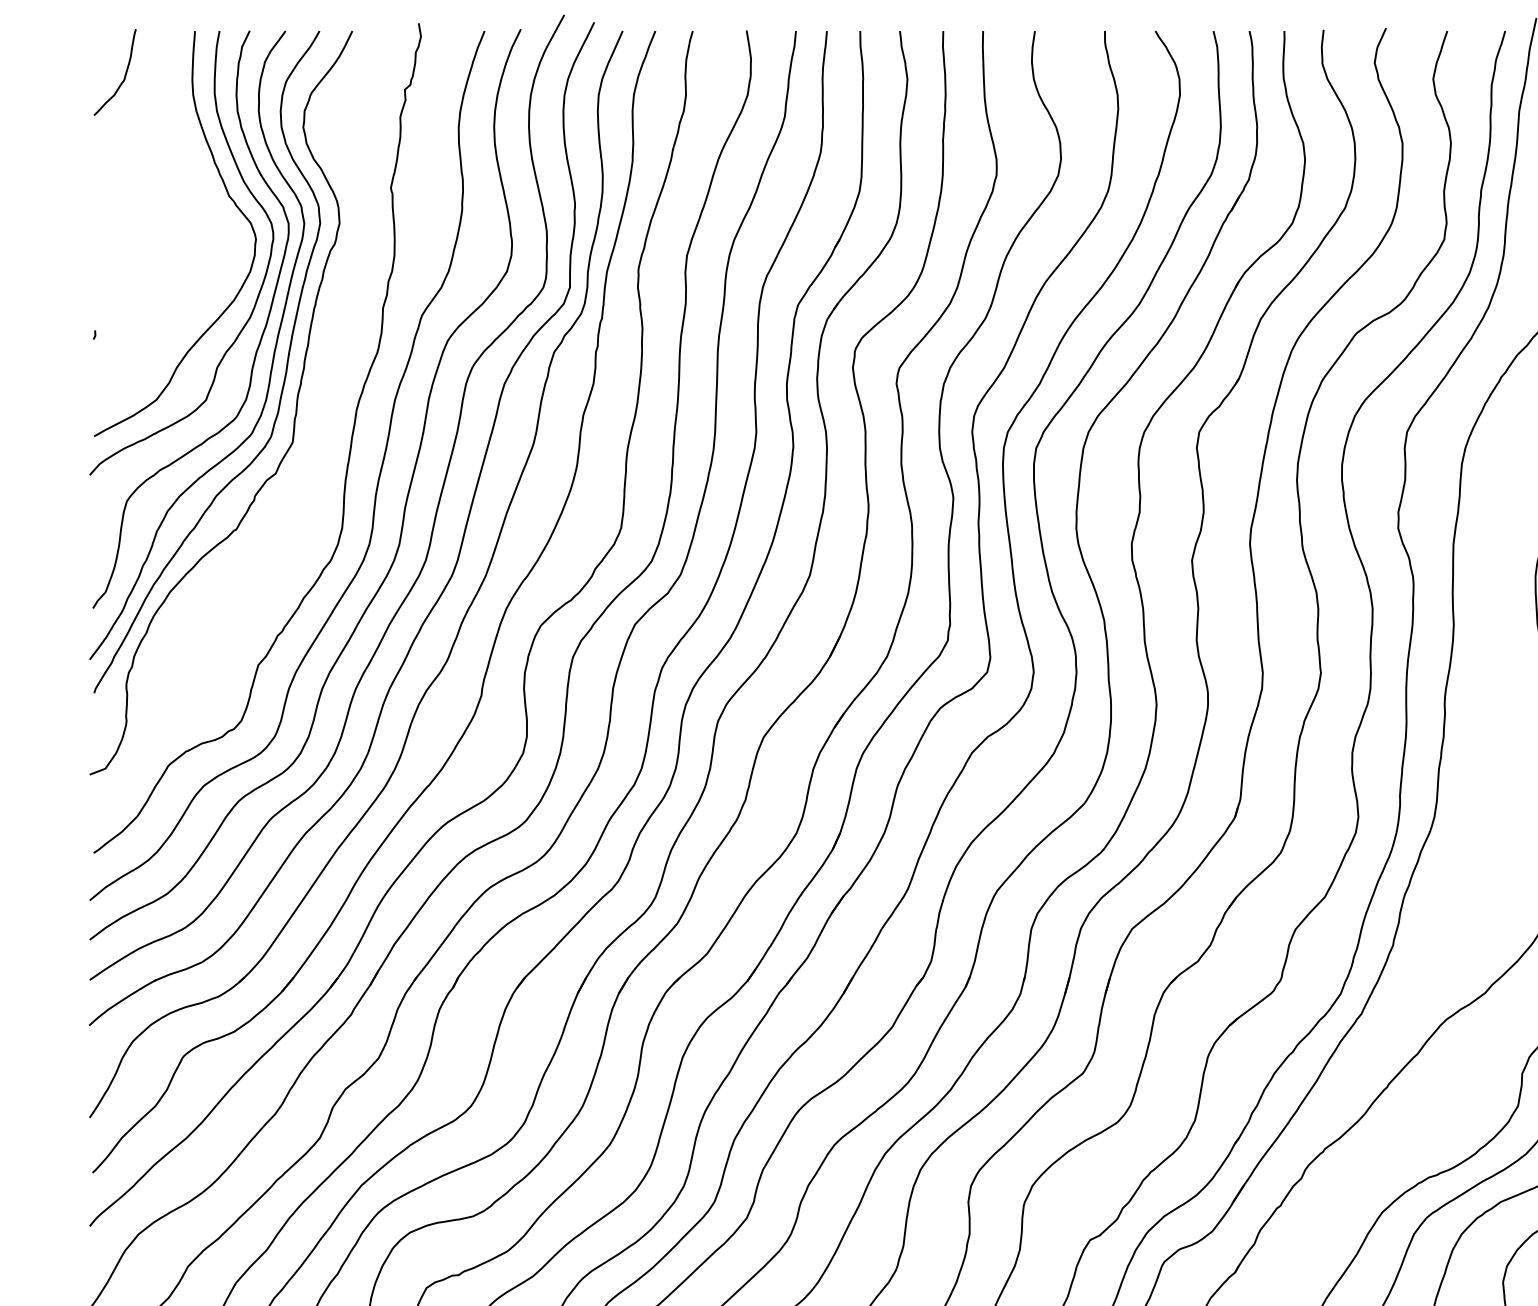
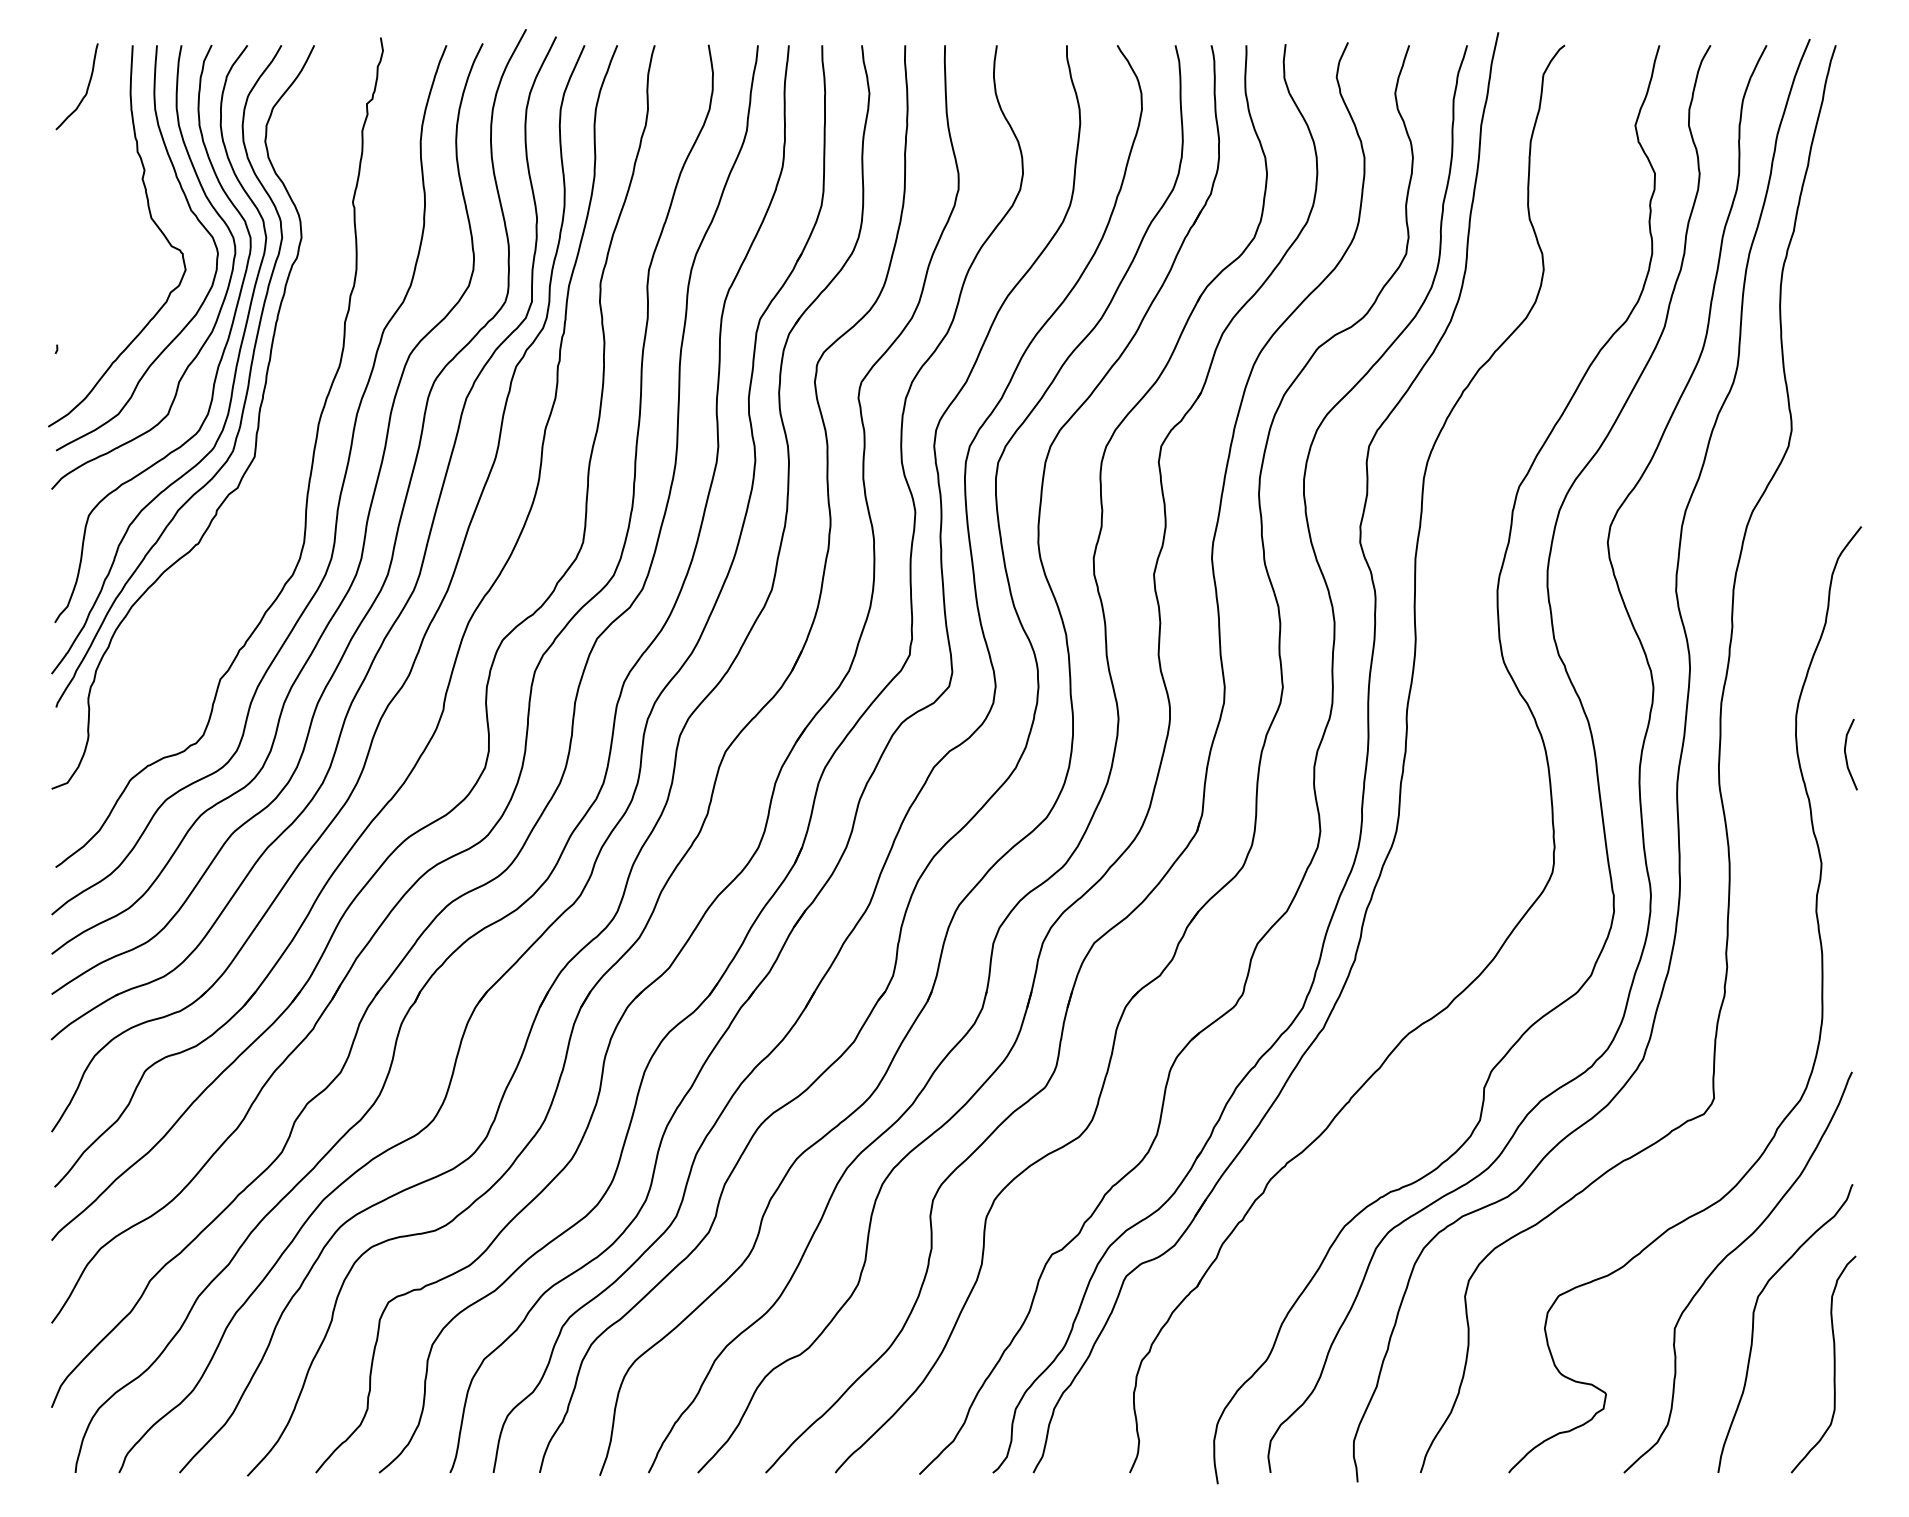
curve: (188, 204) -> (150, 218), added

